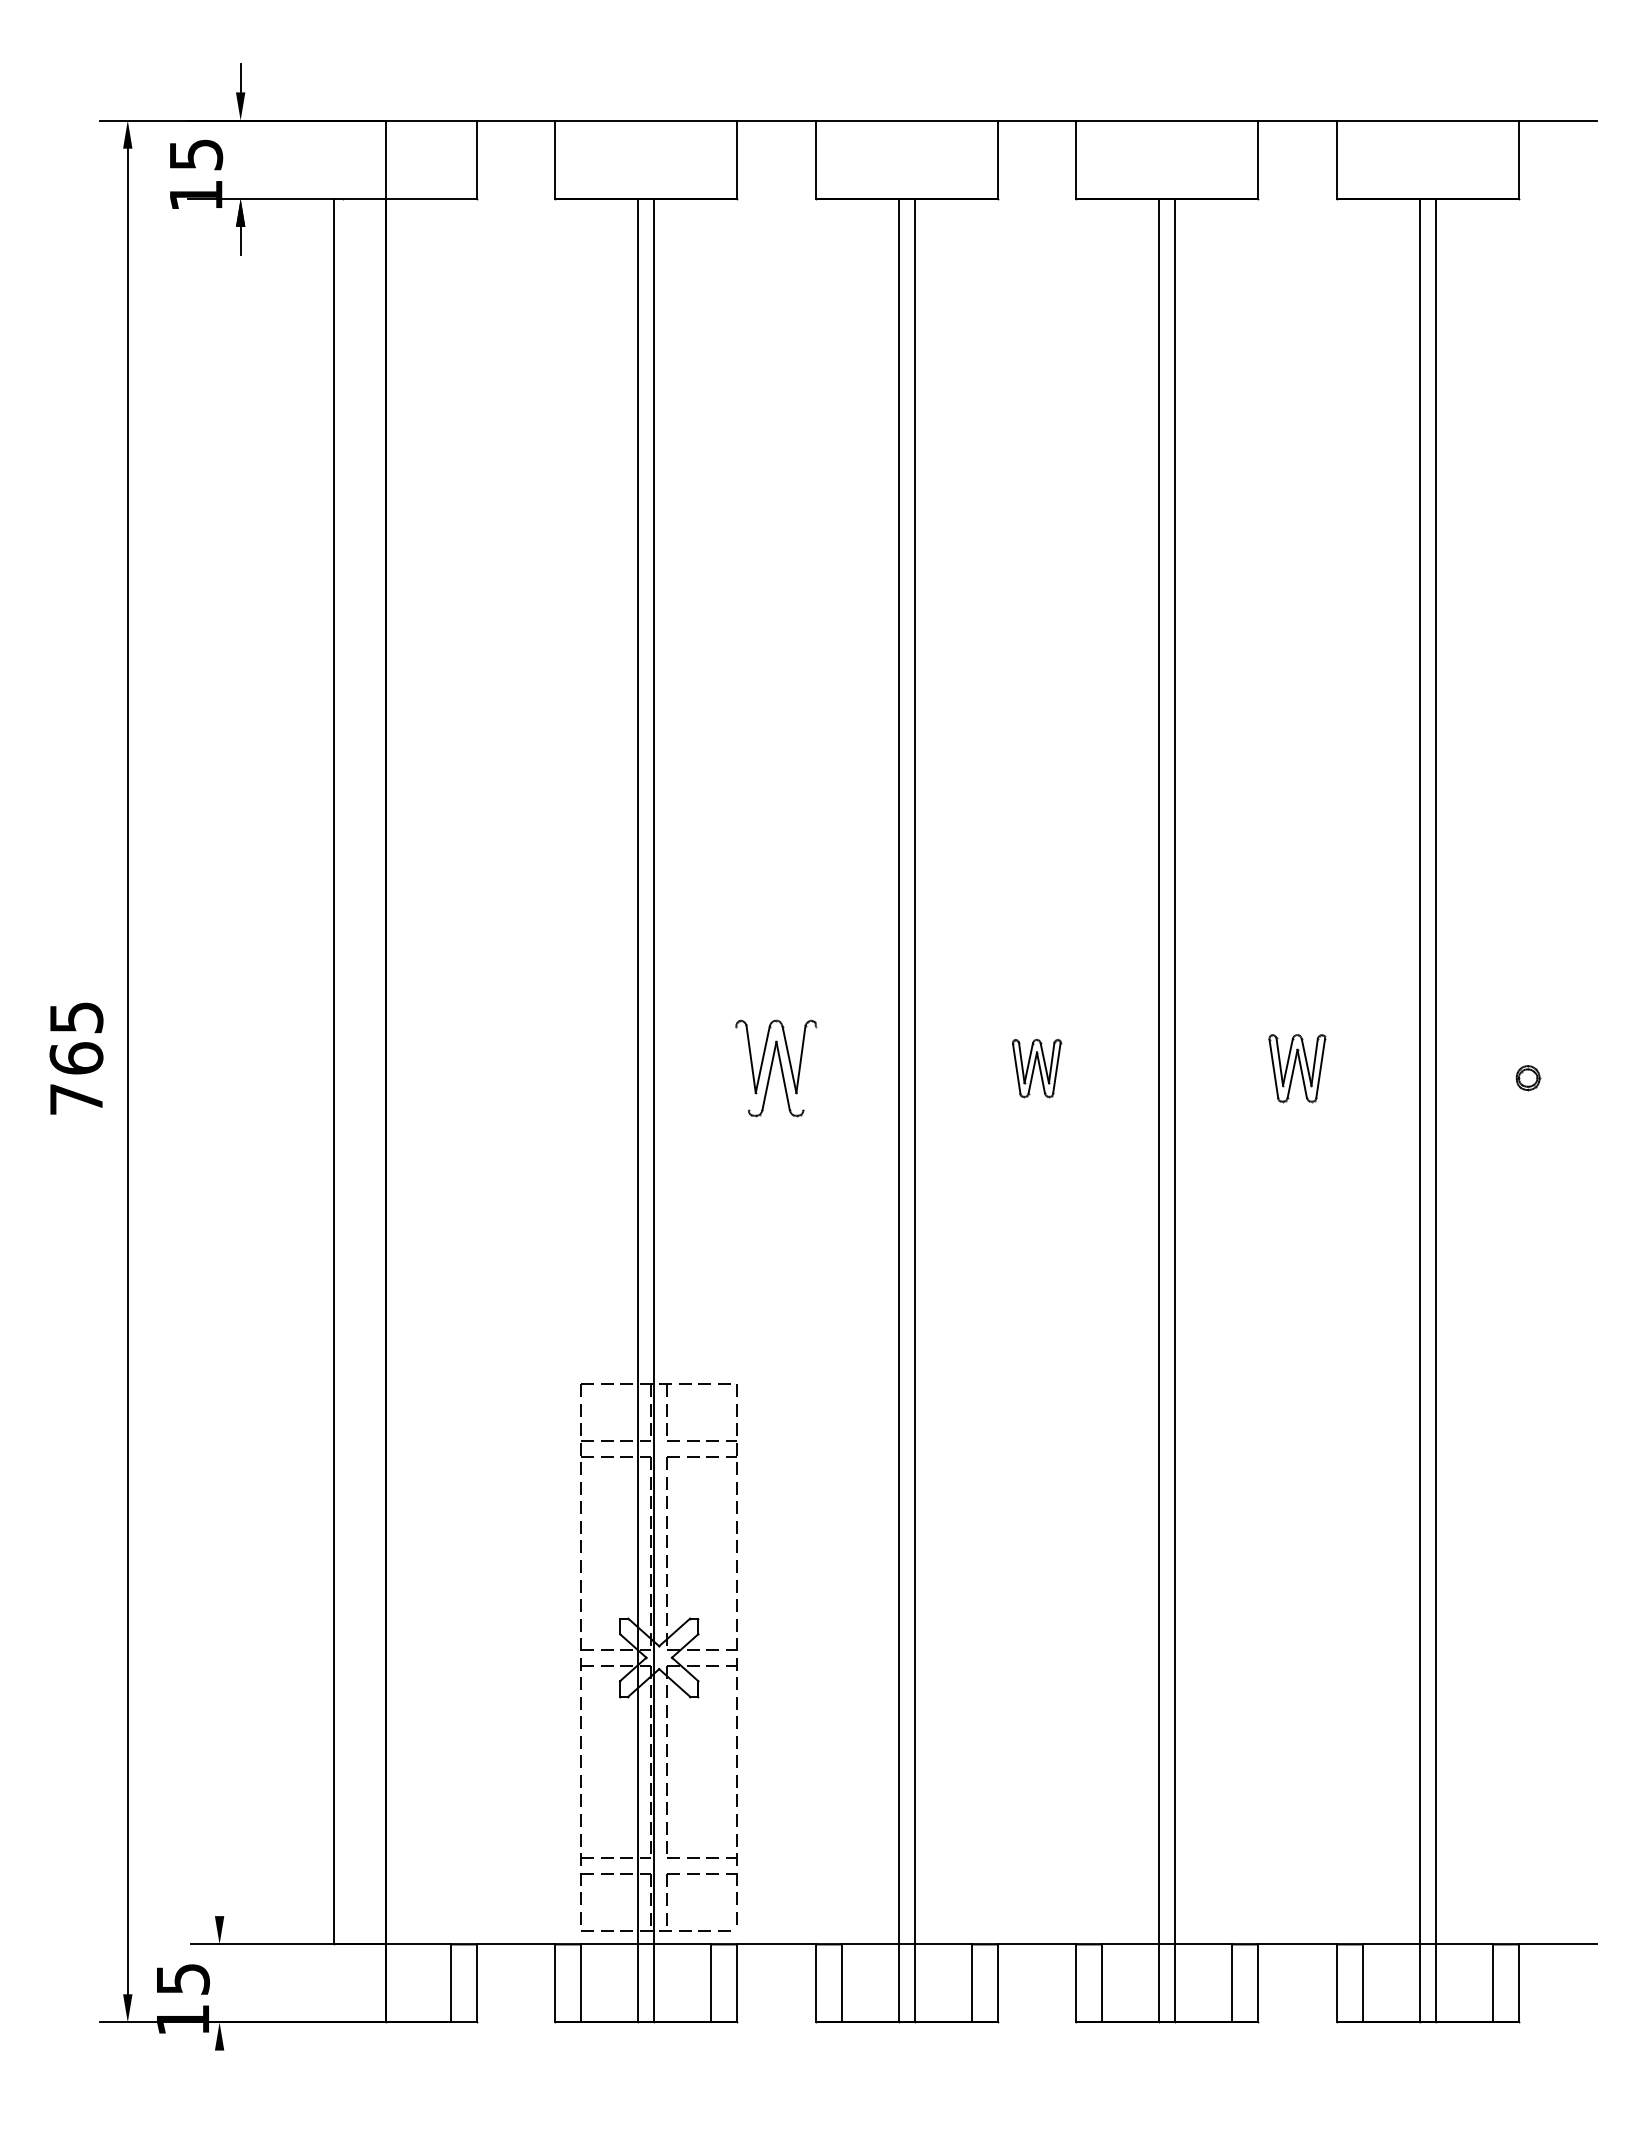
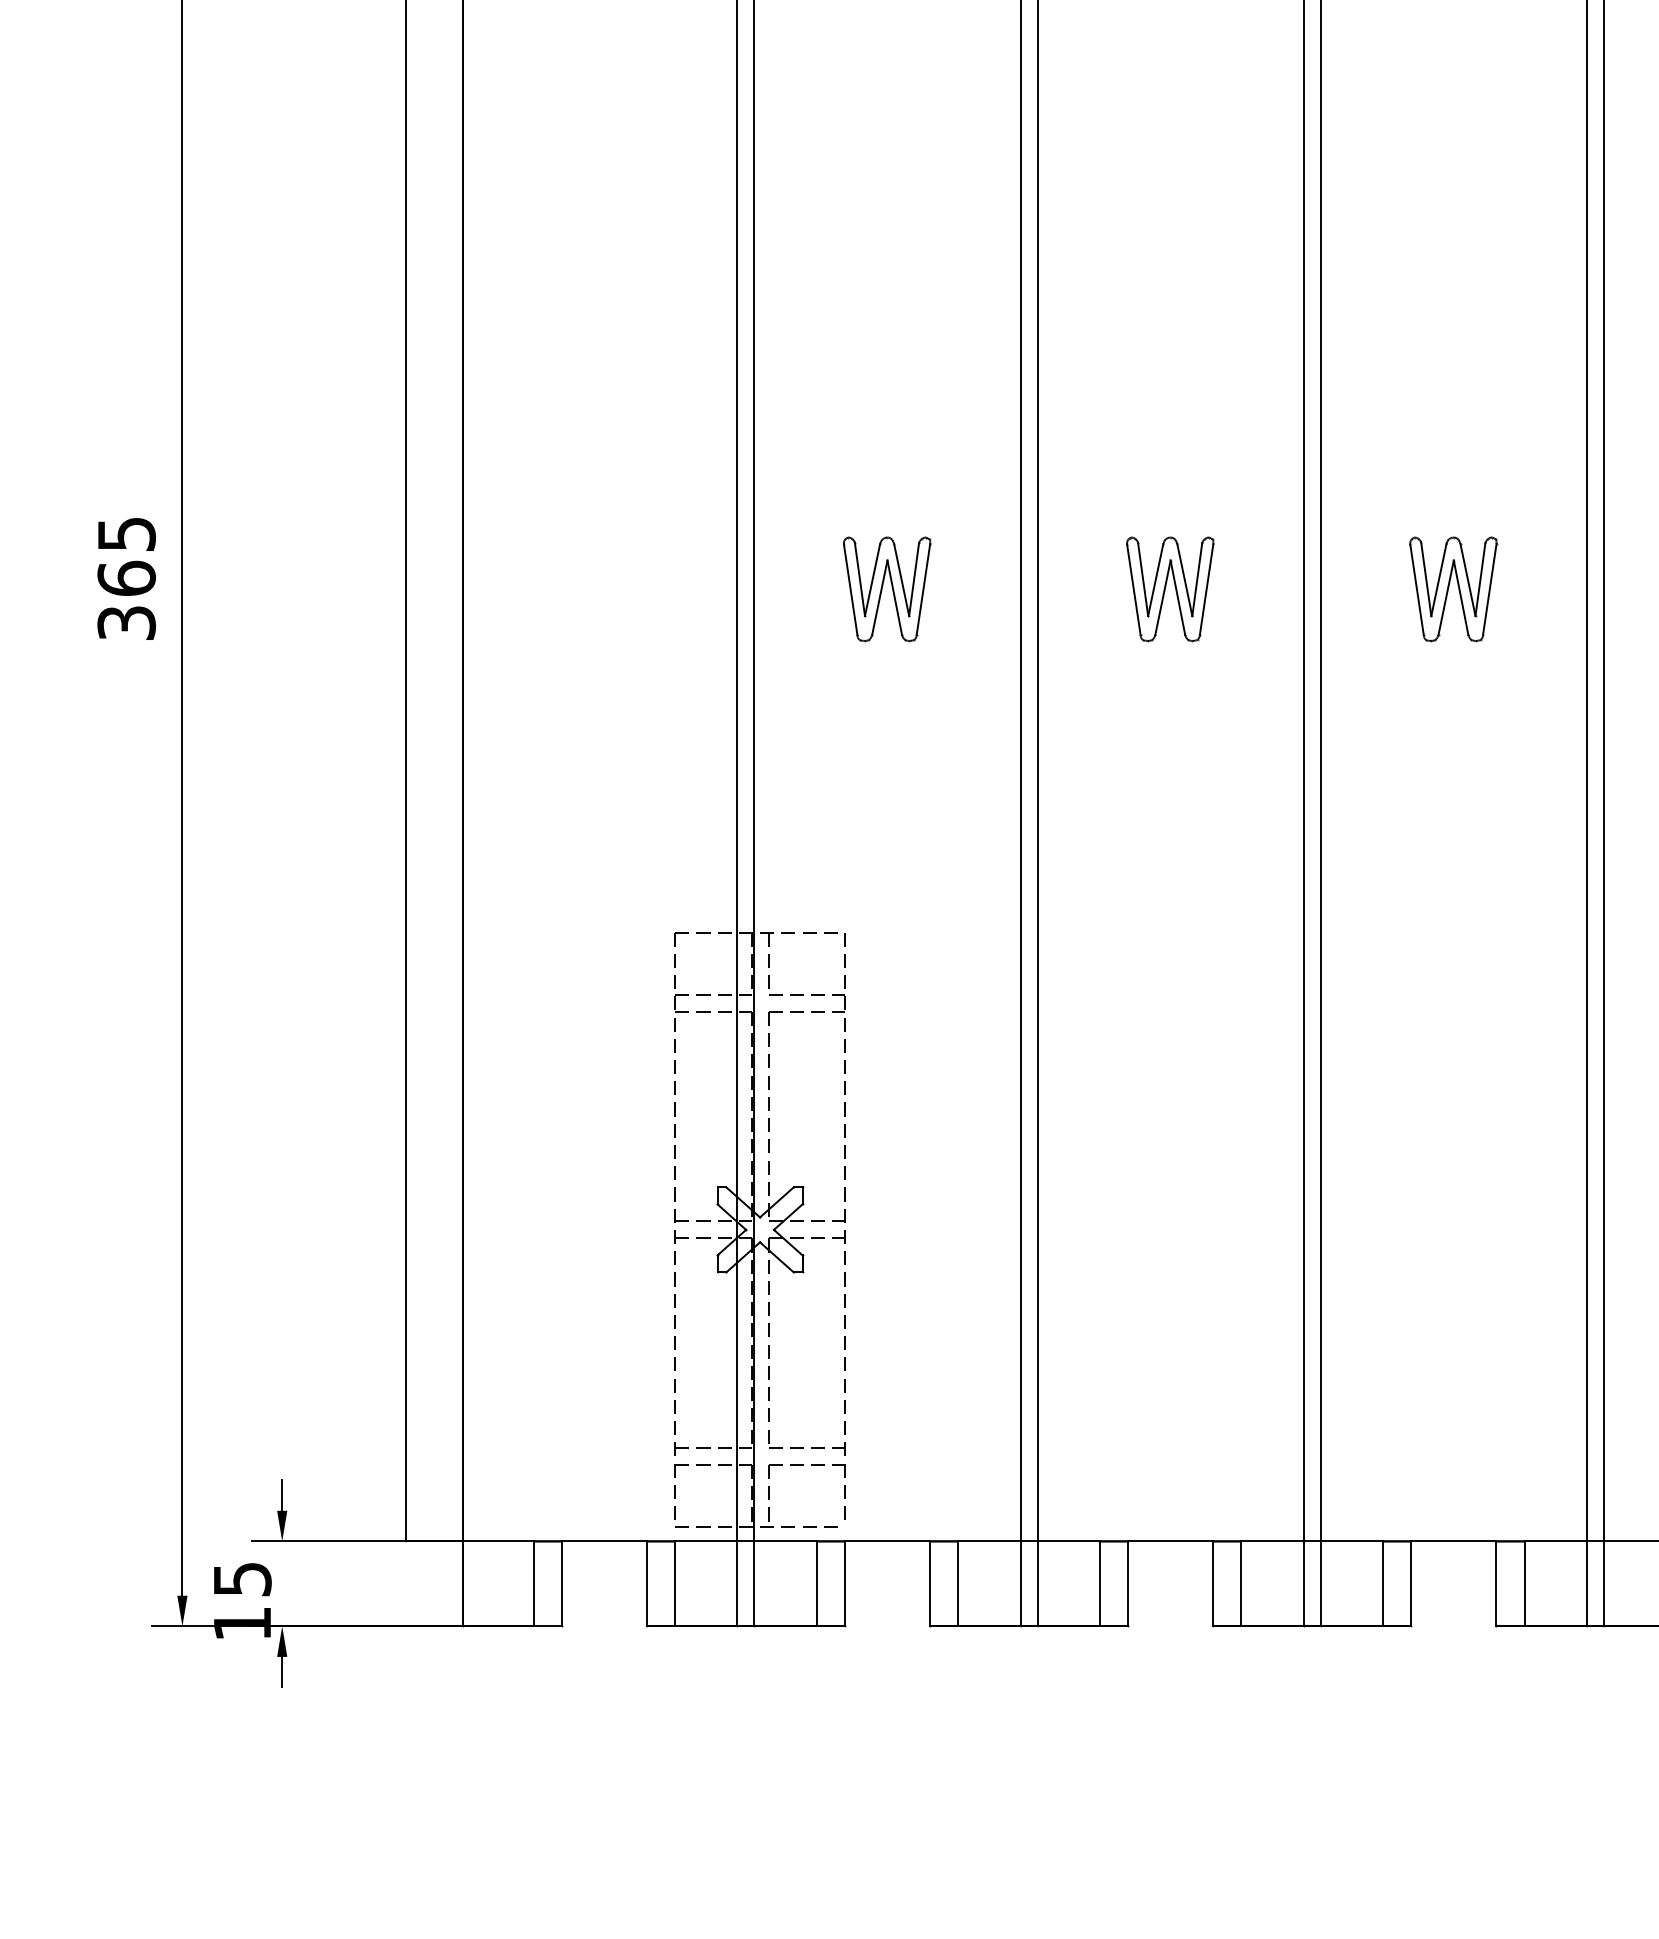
line: (742, 1068) -> (850, 589), added
line: (809, 1068) -> (923, 589), added
part: (1036, 1068) -> (1170, 589), size x1.67
part: (1297, 1068) -> (1453, 589), size x1.43
text: (76, 1099) -> (126, 623), 765 -> 365
line: (219, 1902) -> (282, 1495), added
line: (219, 2064) -> (282, 1672), added

